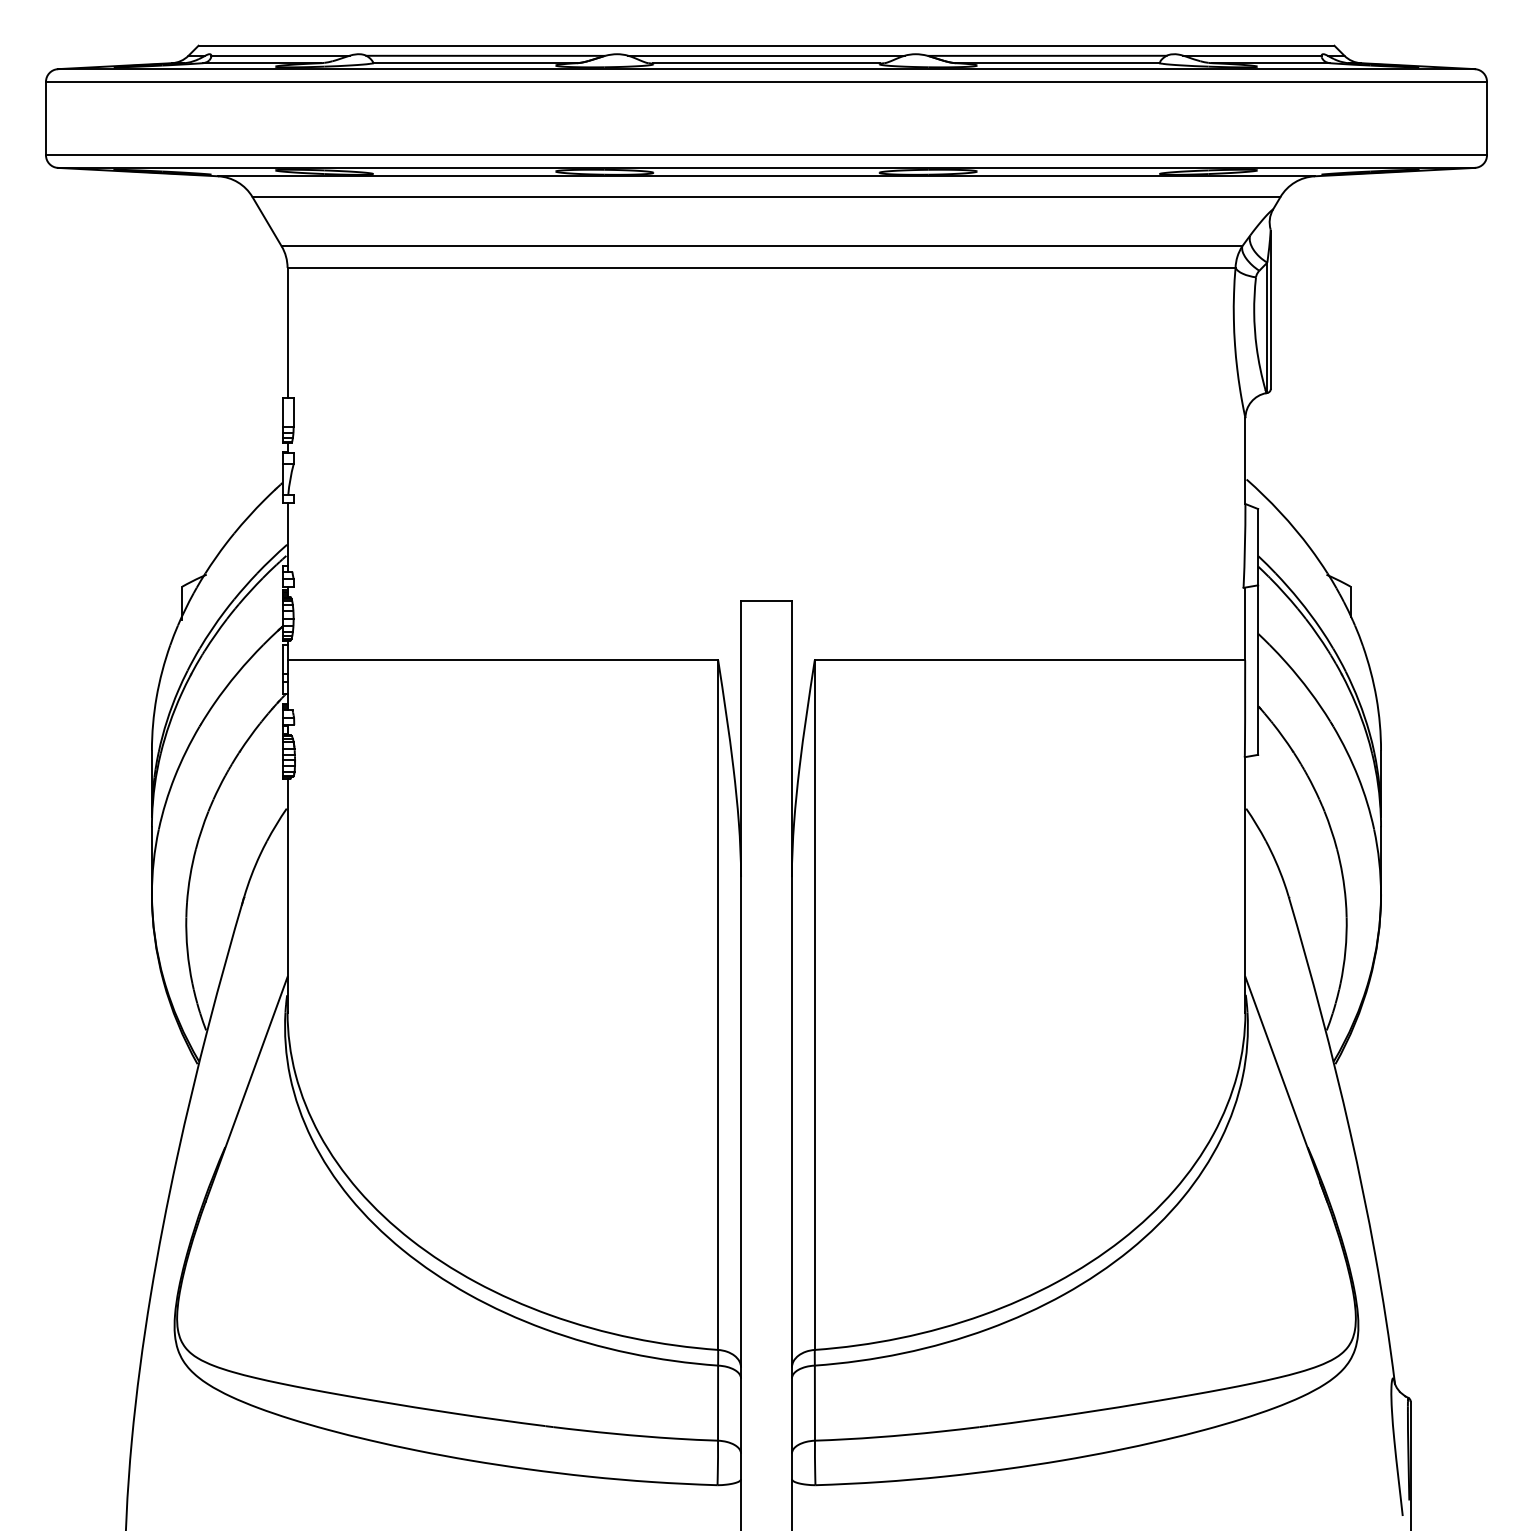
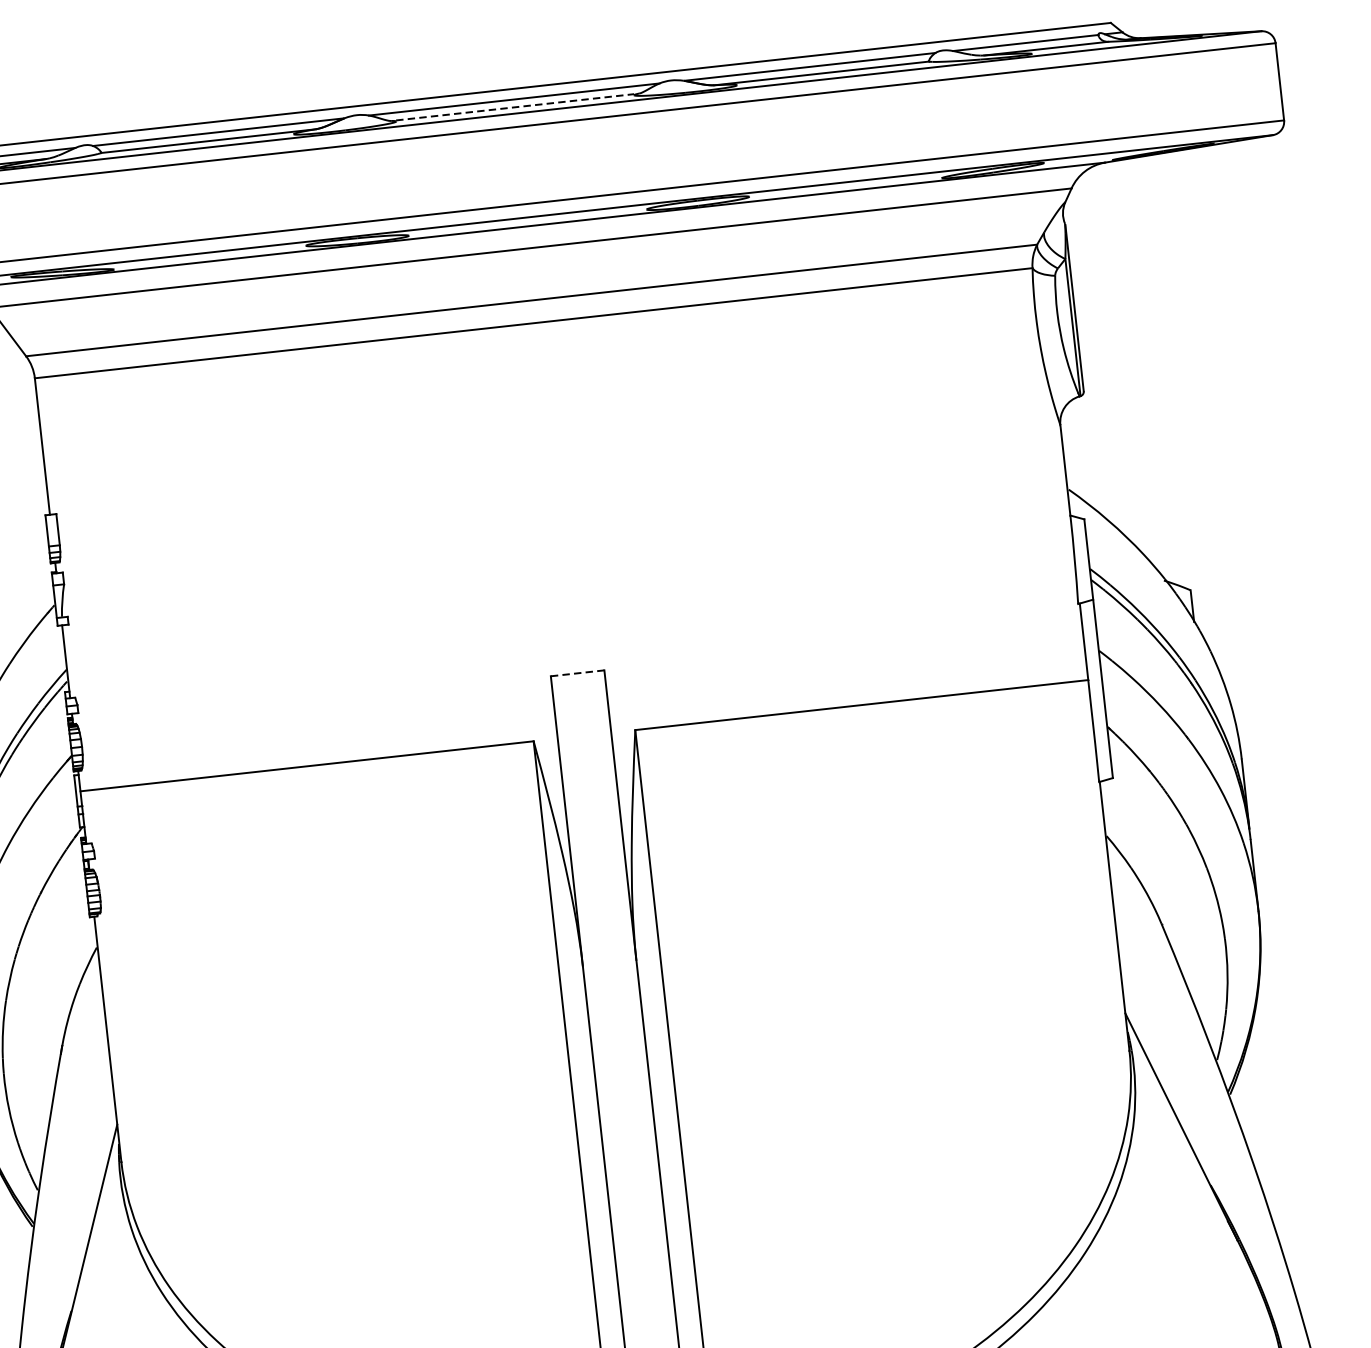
line: (766, 63) -> (515, 107), solid -> dashed
line: (767, 601) -> (578, 673), solid -> dashed

